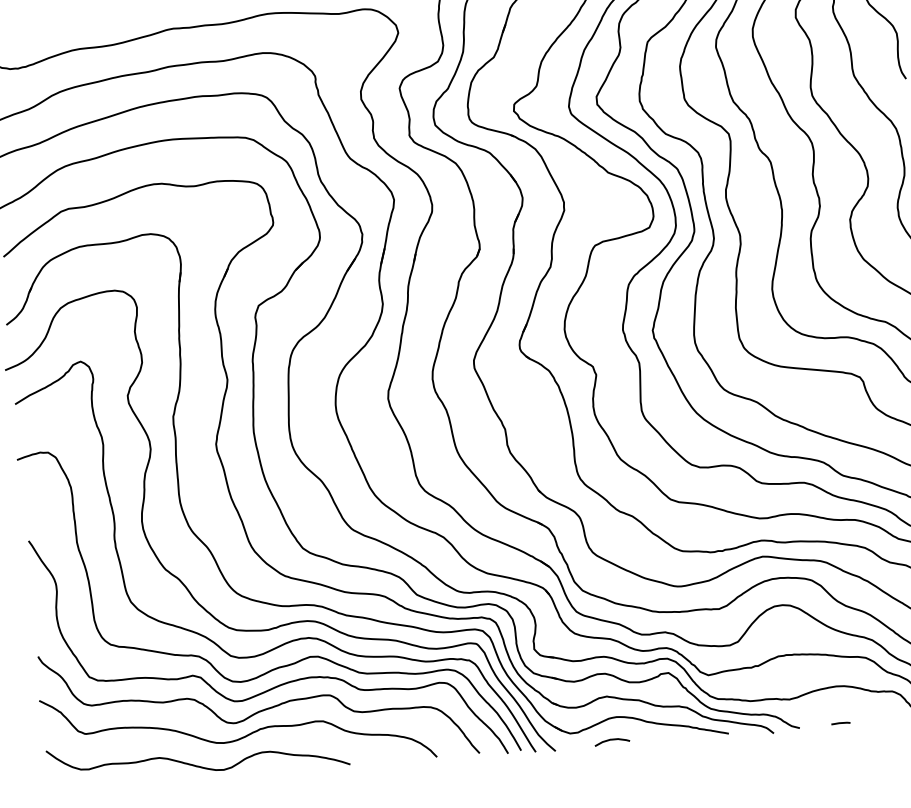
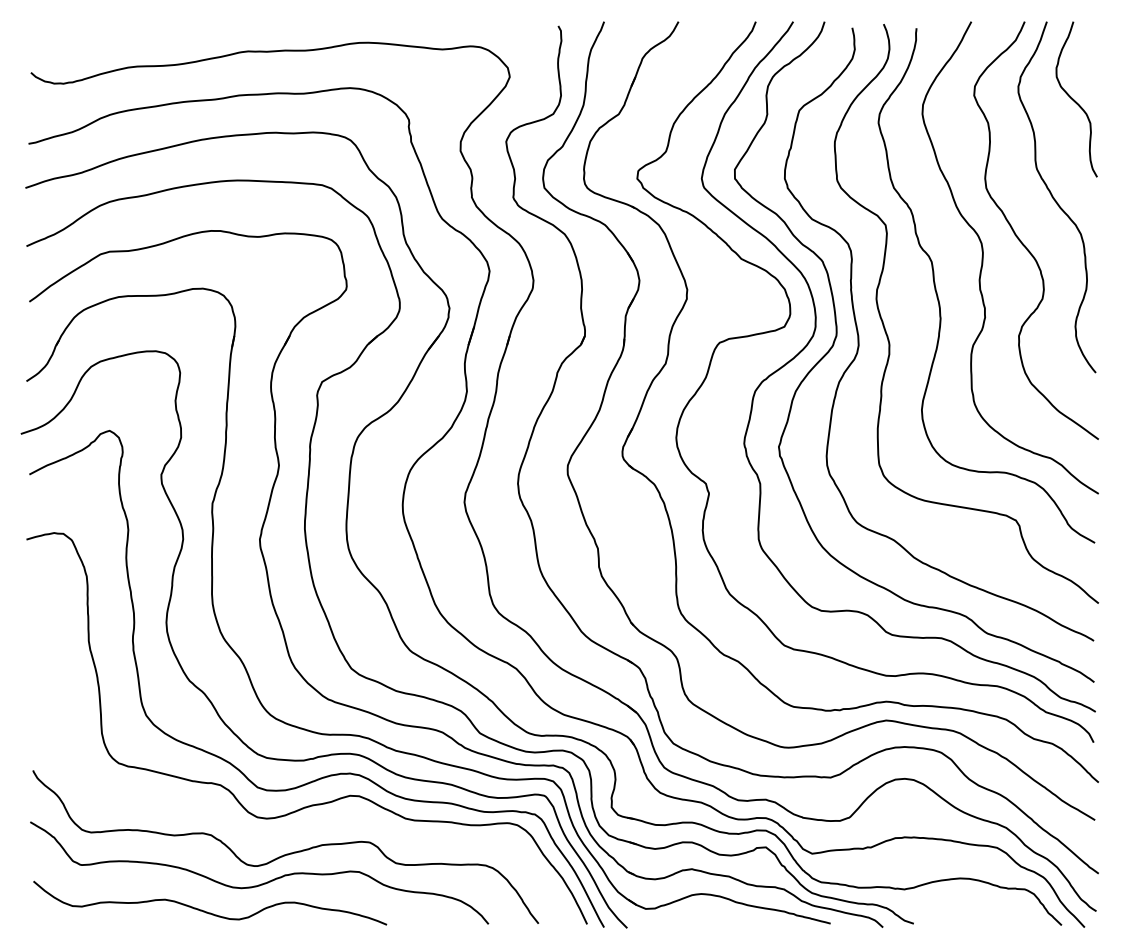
curve: (284, 682) -> (317, 823), removed
line: (841, 723) -> (962, 921), removed
curve: (611, 740) -> (693, 920), removed

